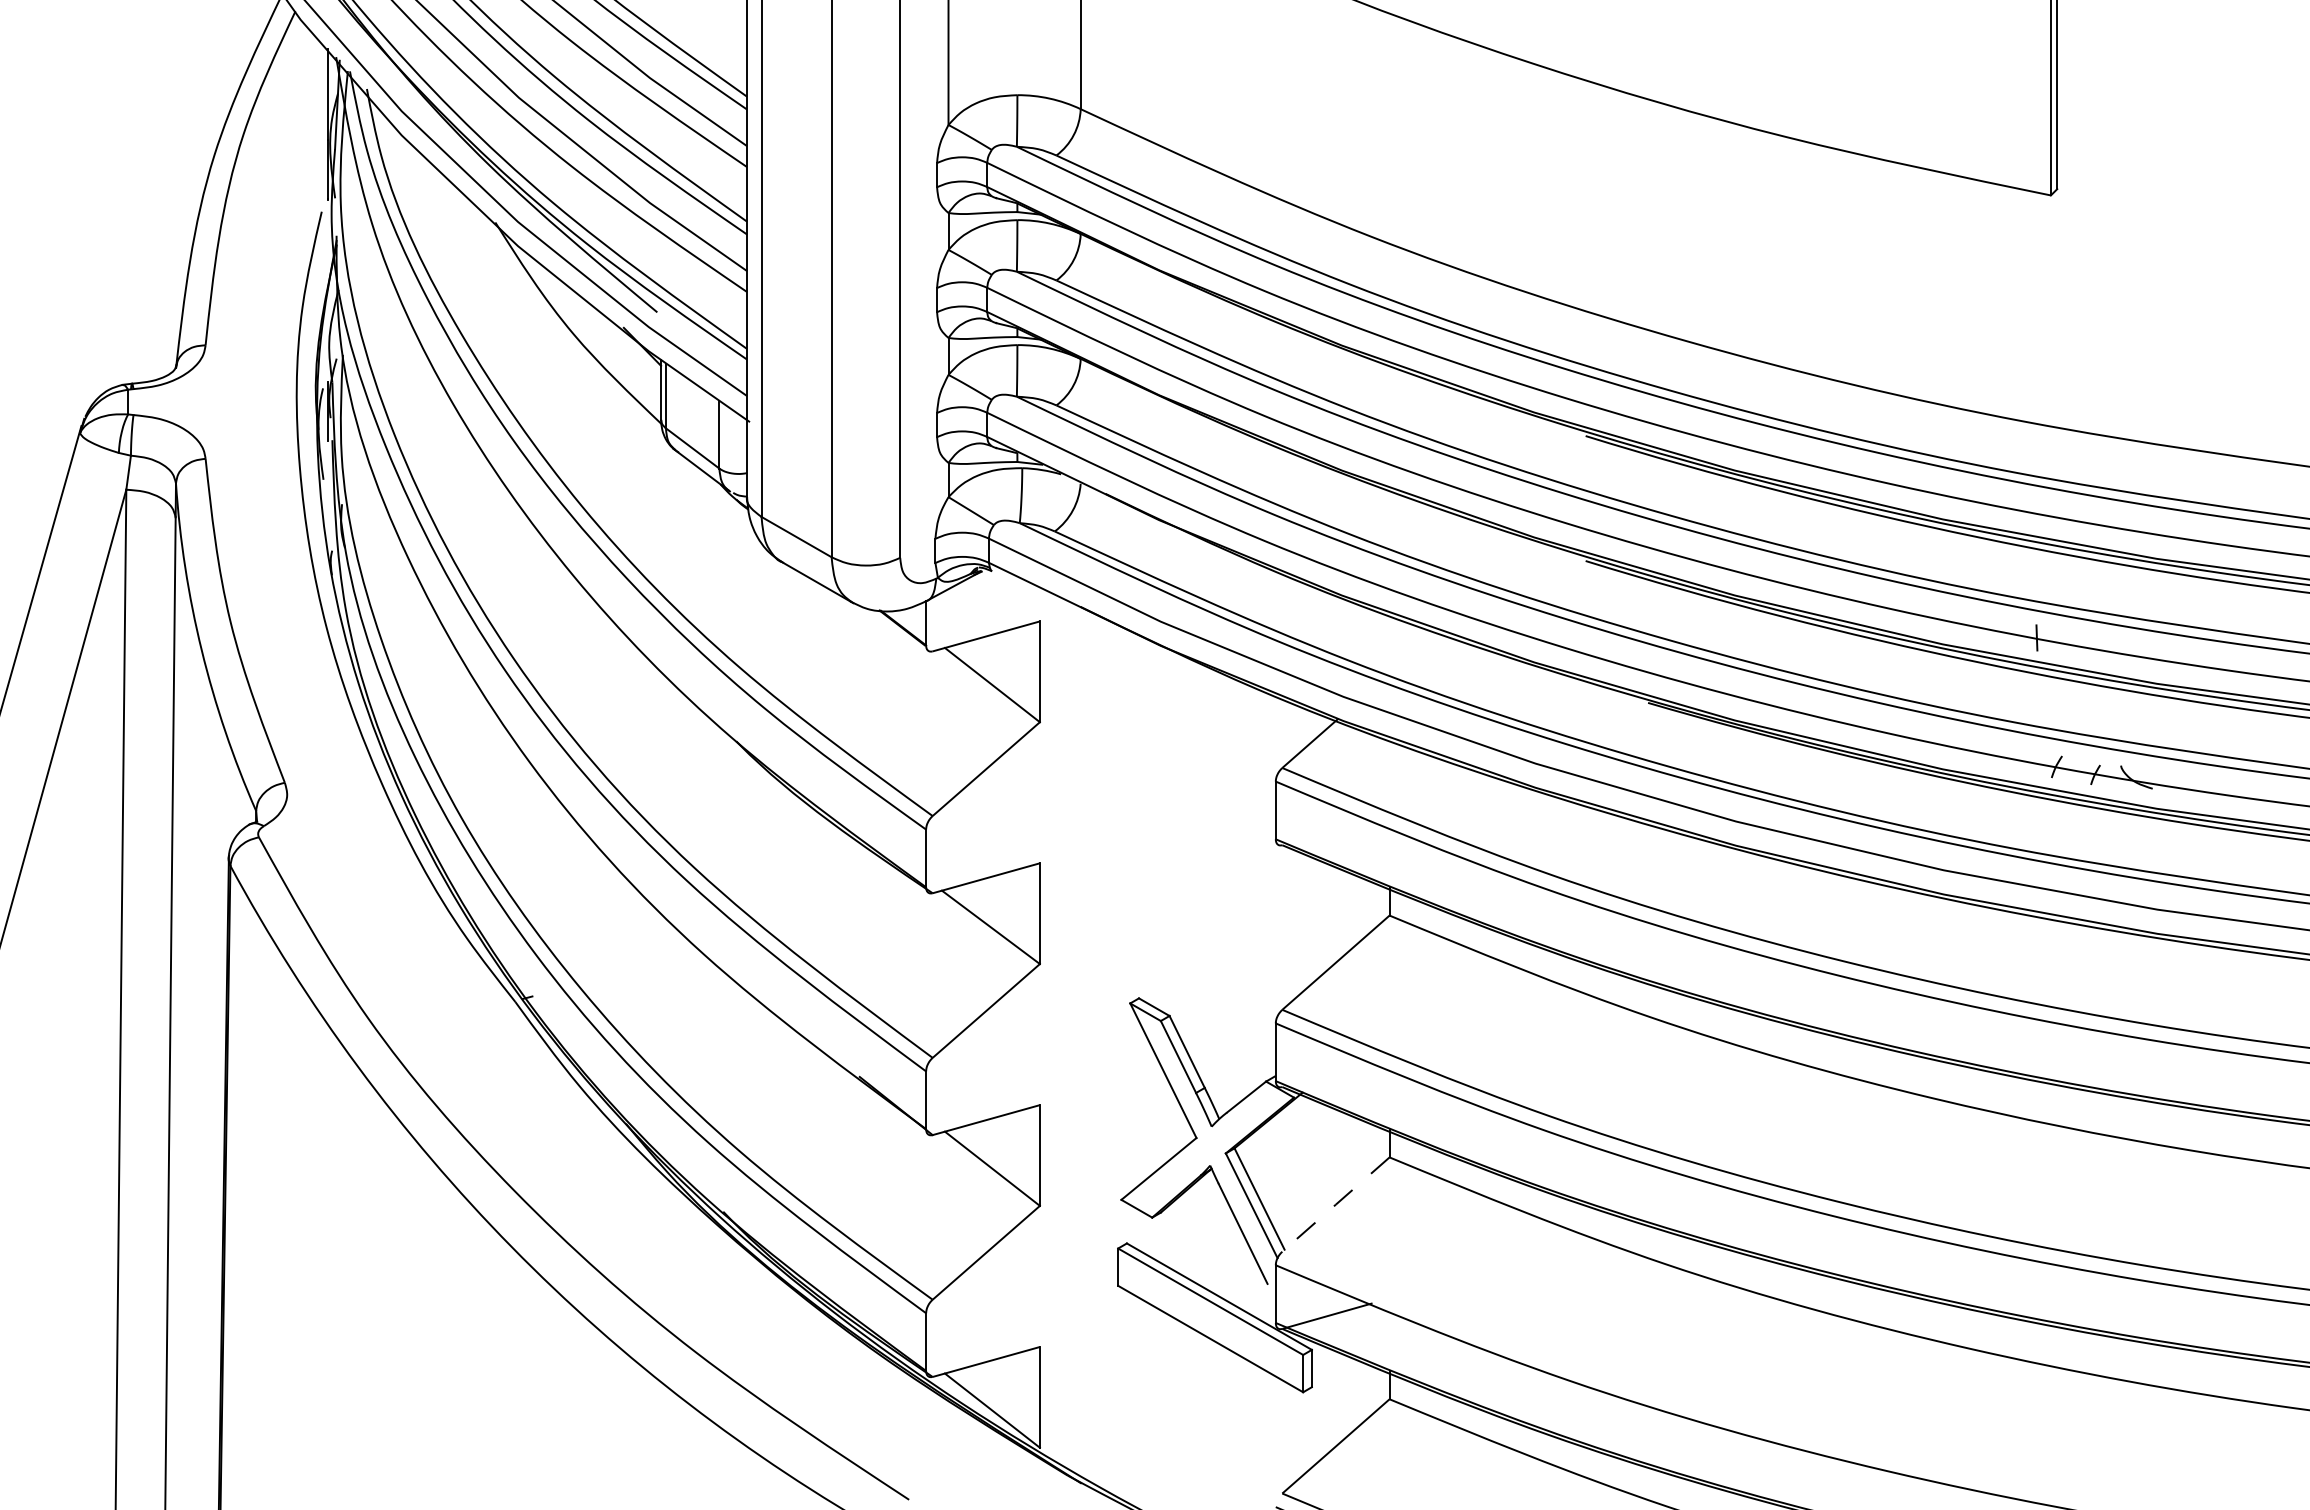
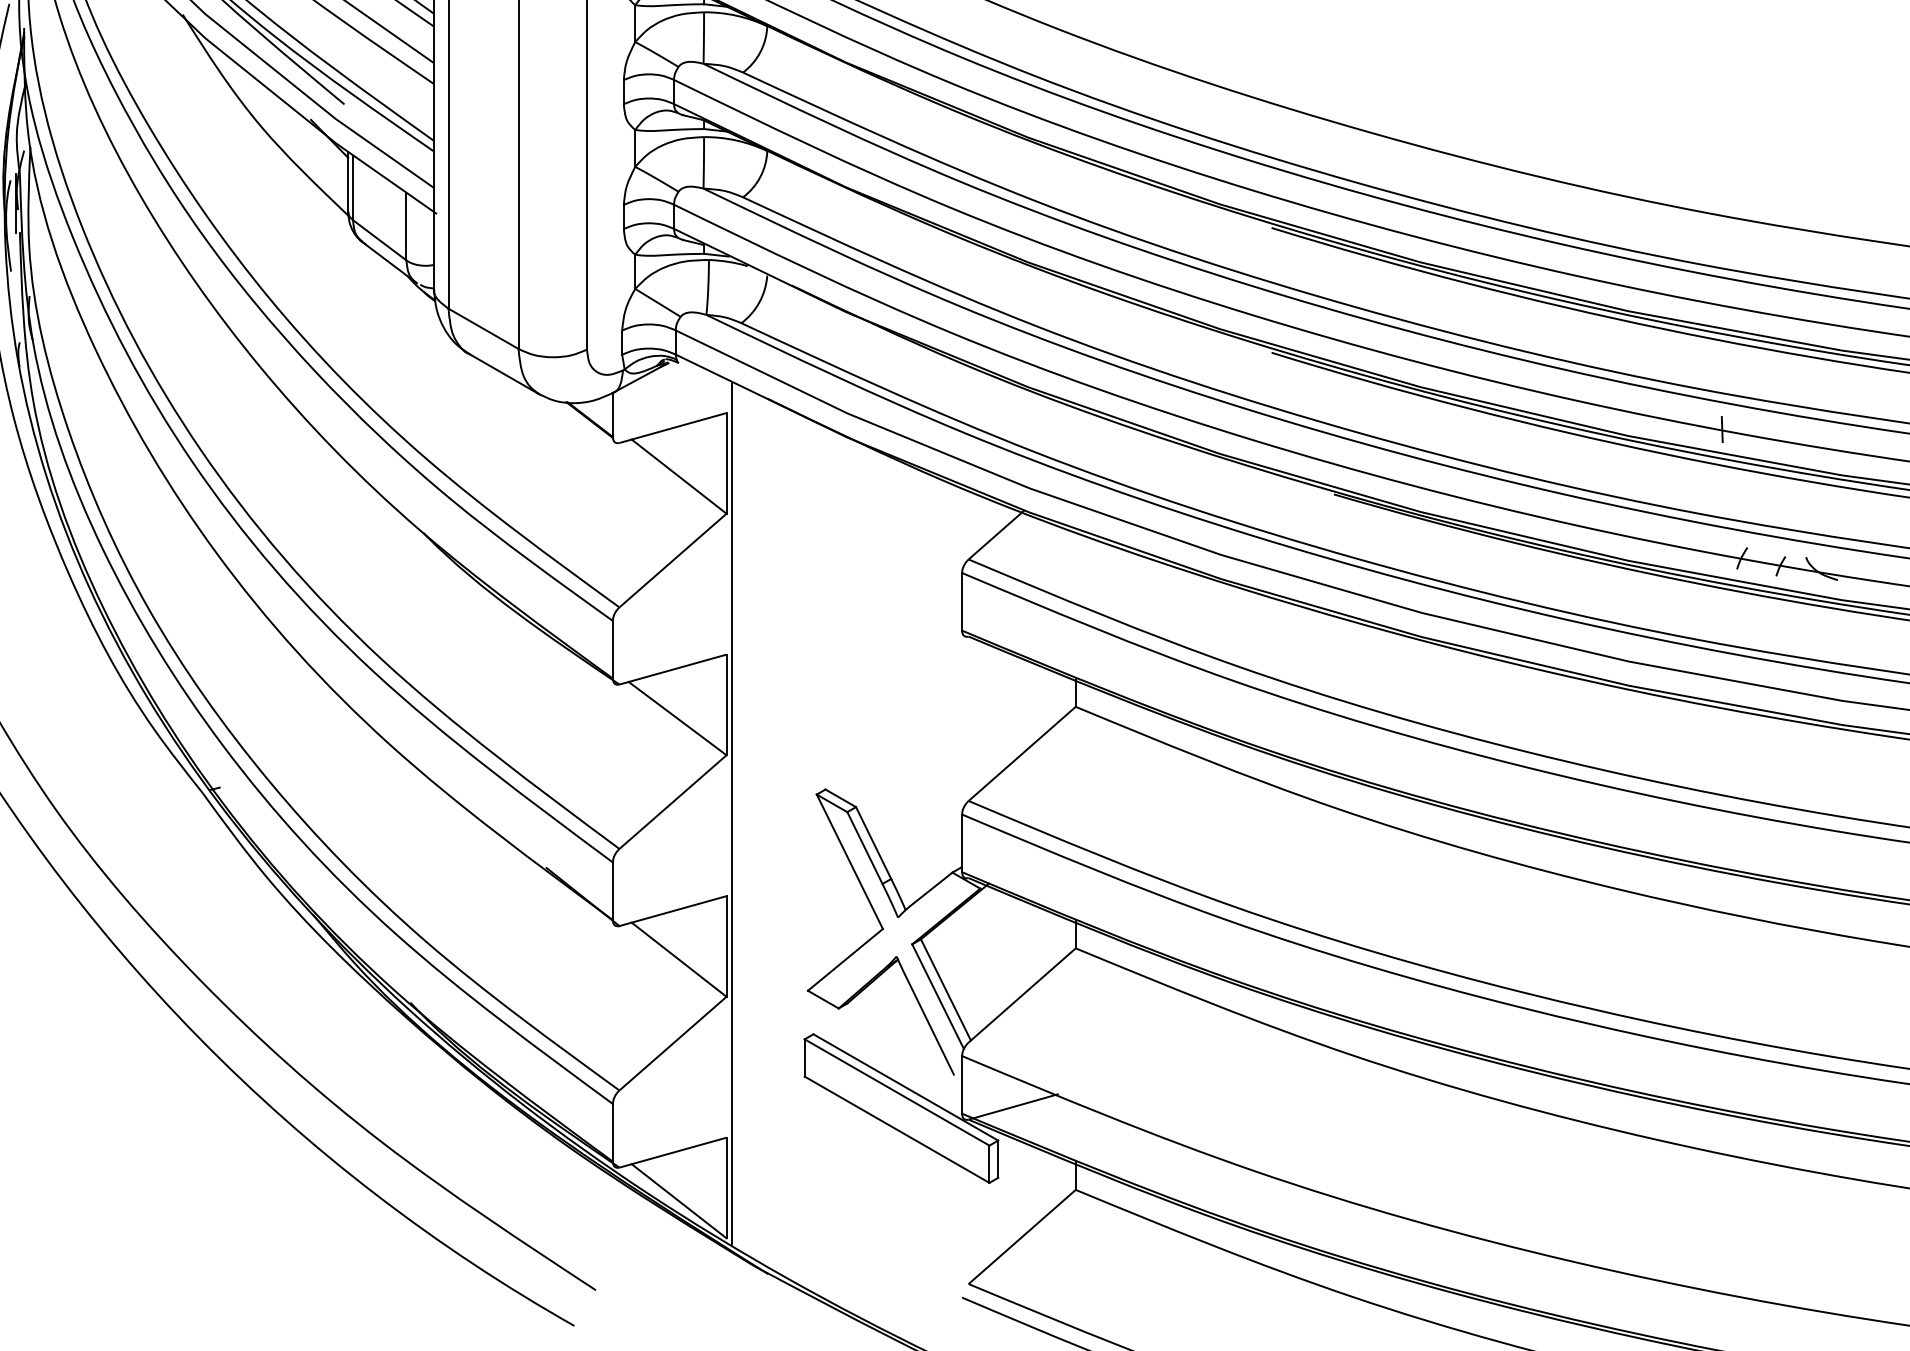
line: (1045, 1021) -> (732, 812), added
line: (1335, 1204) -> (1021, 995), dashed -> solid

